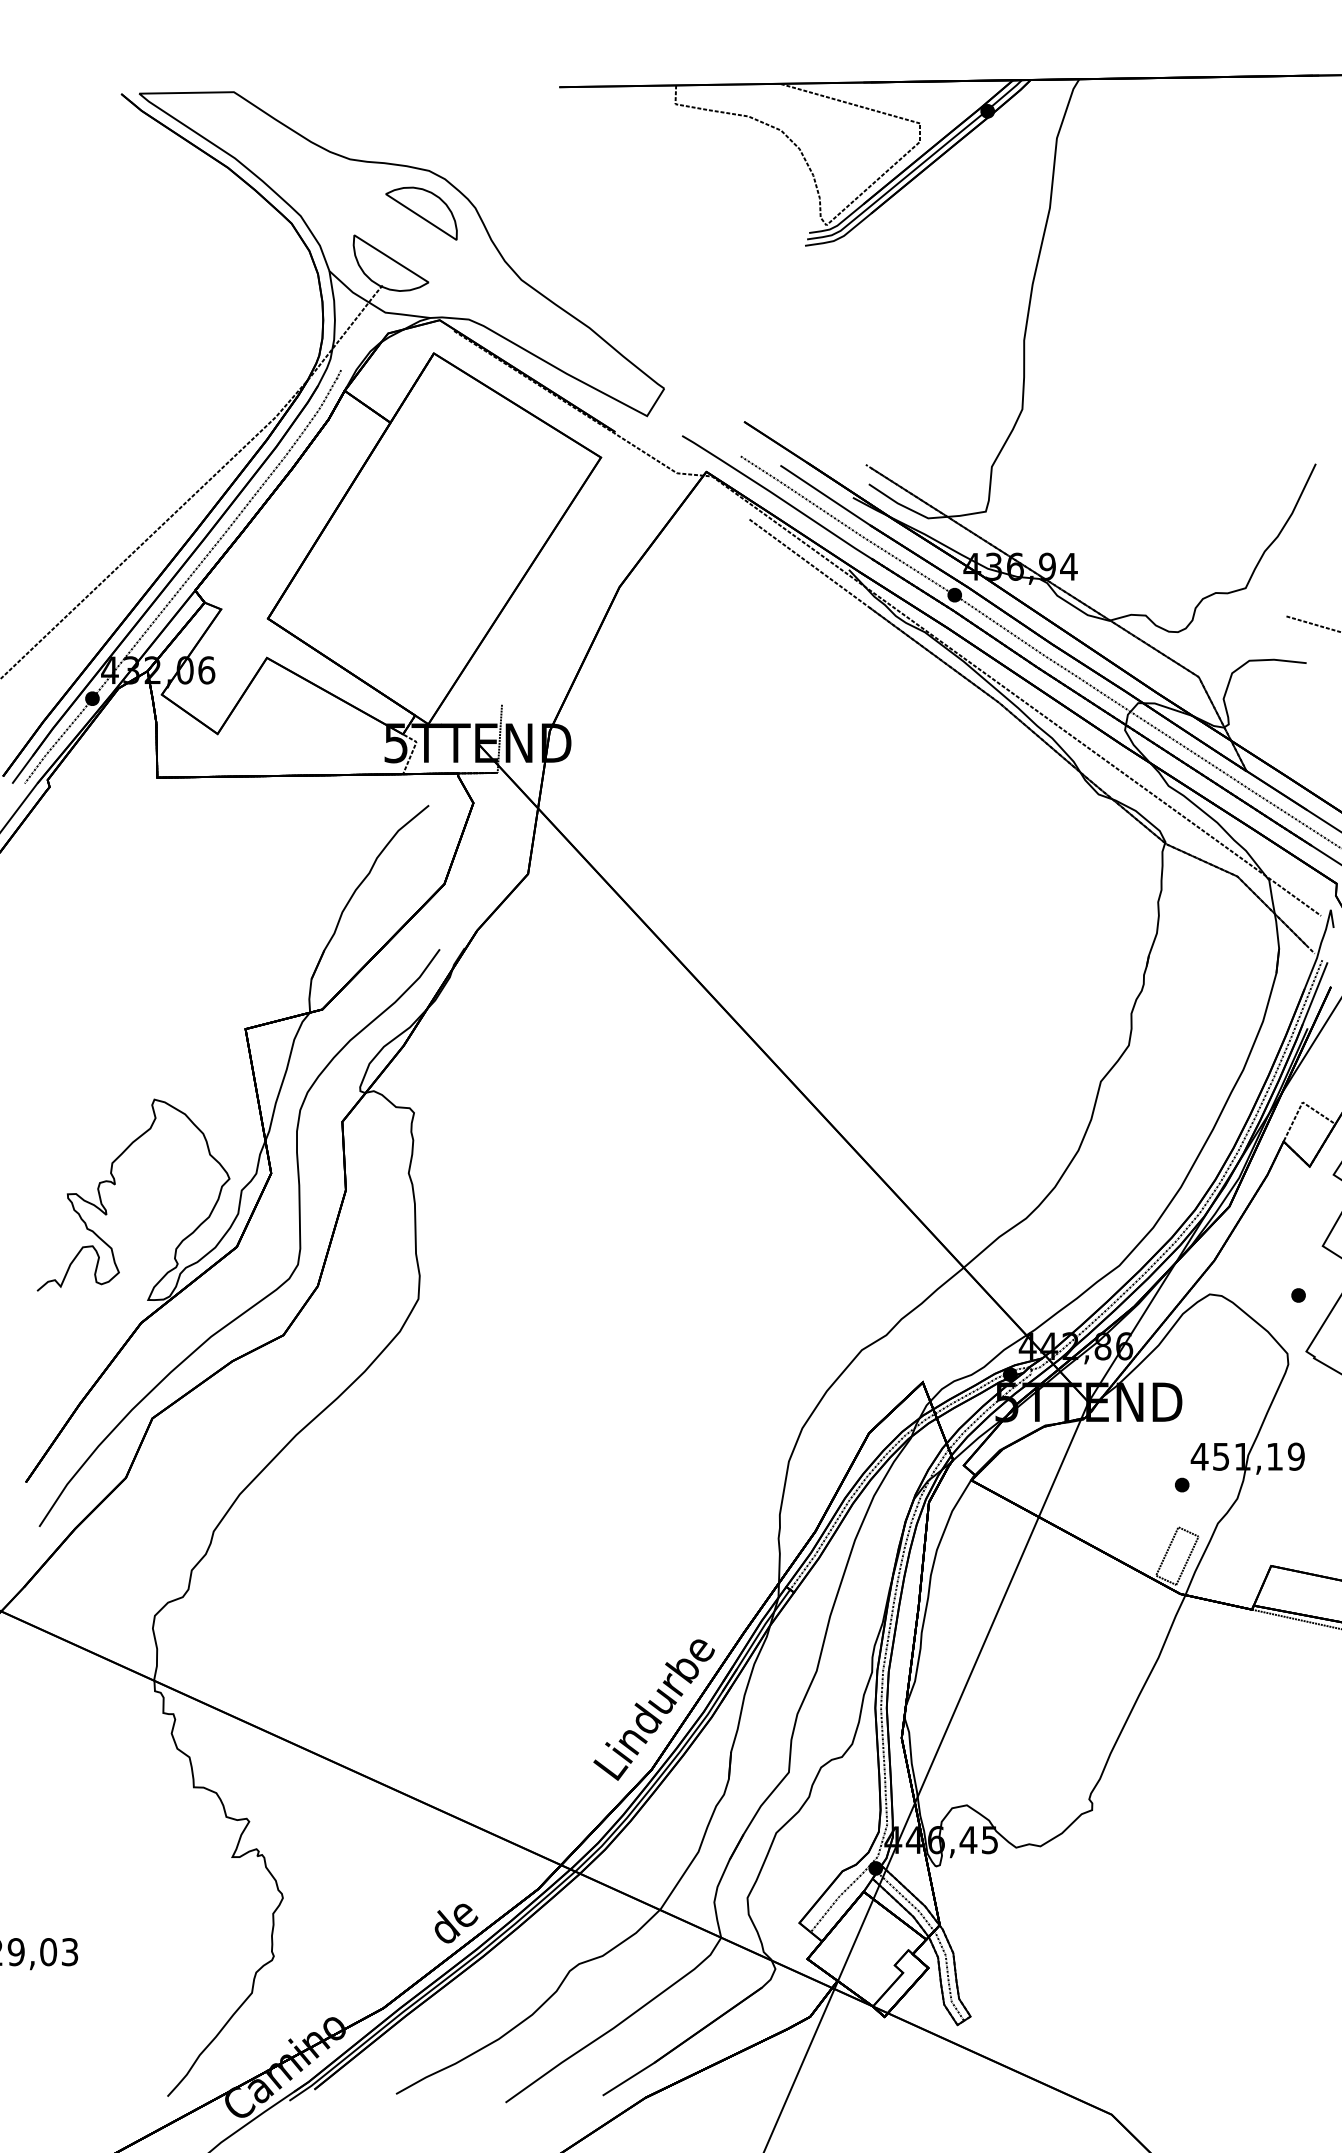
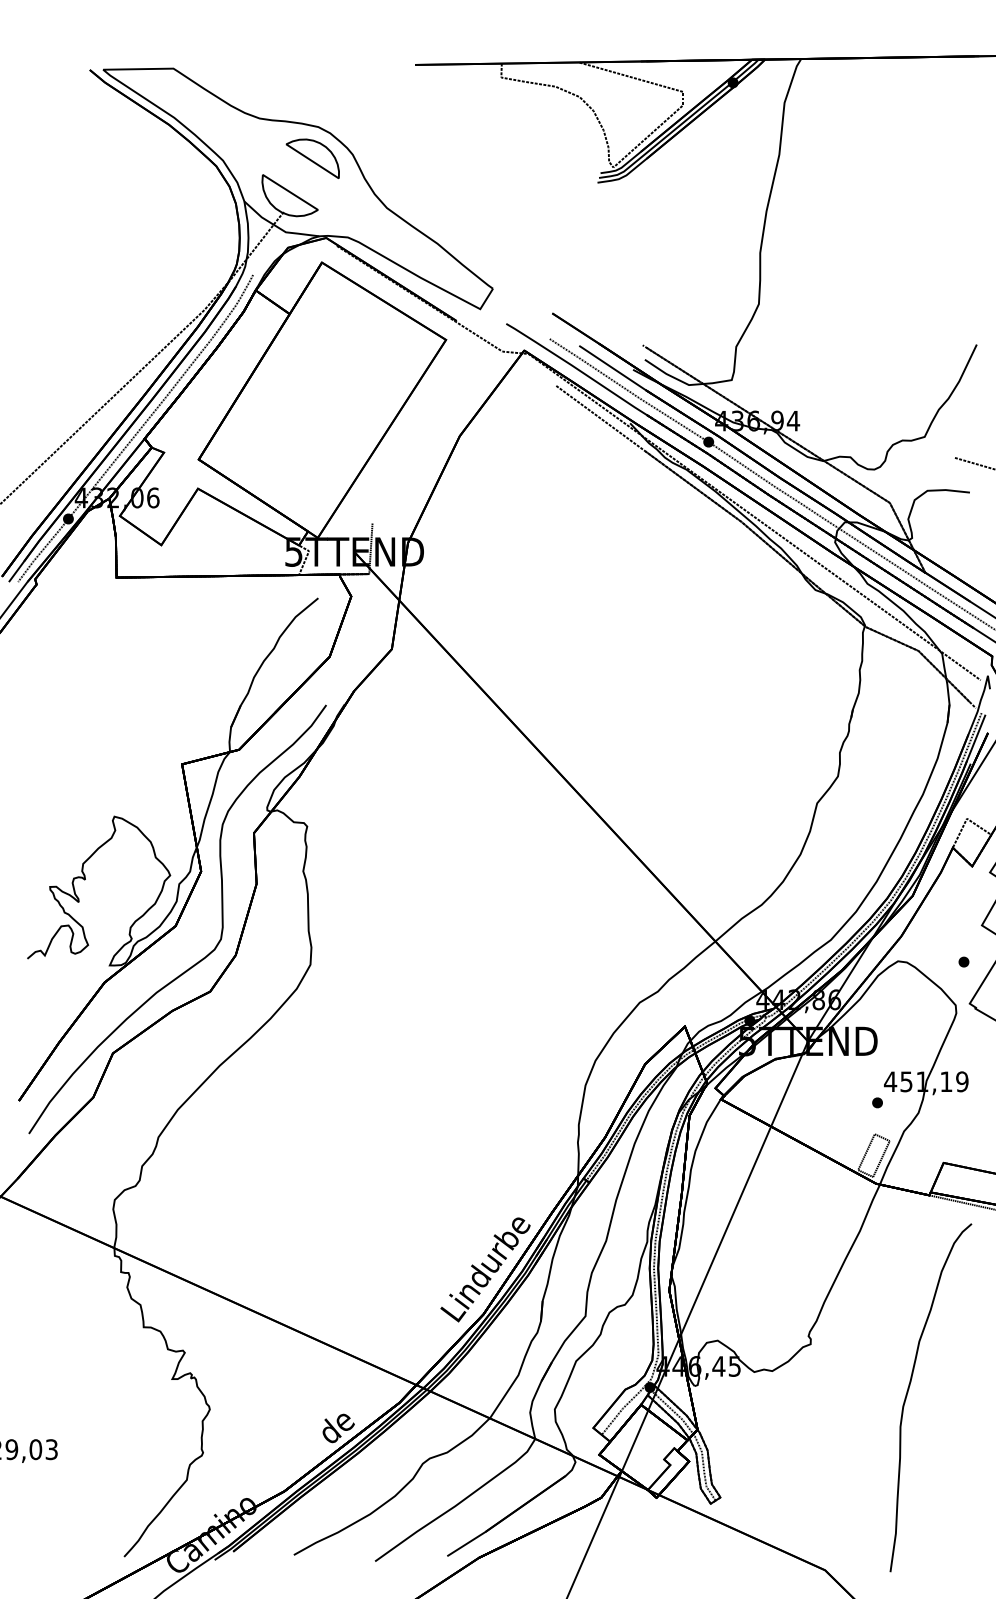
curve: (1223, 1875) -> (908, 1392), added

